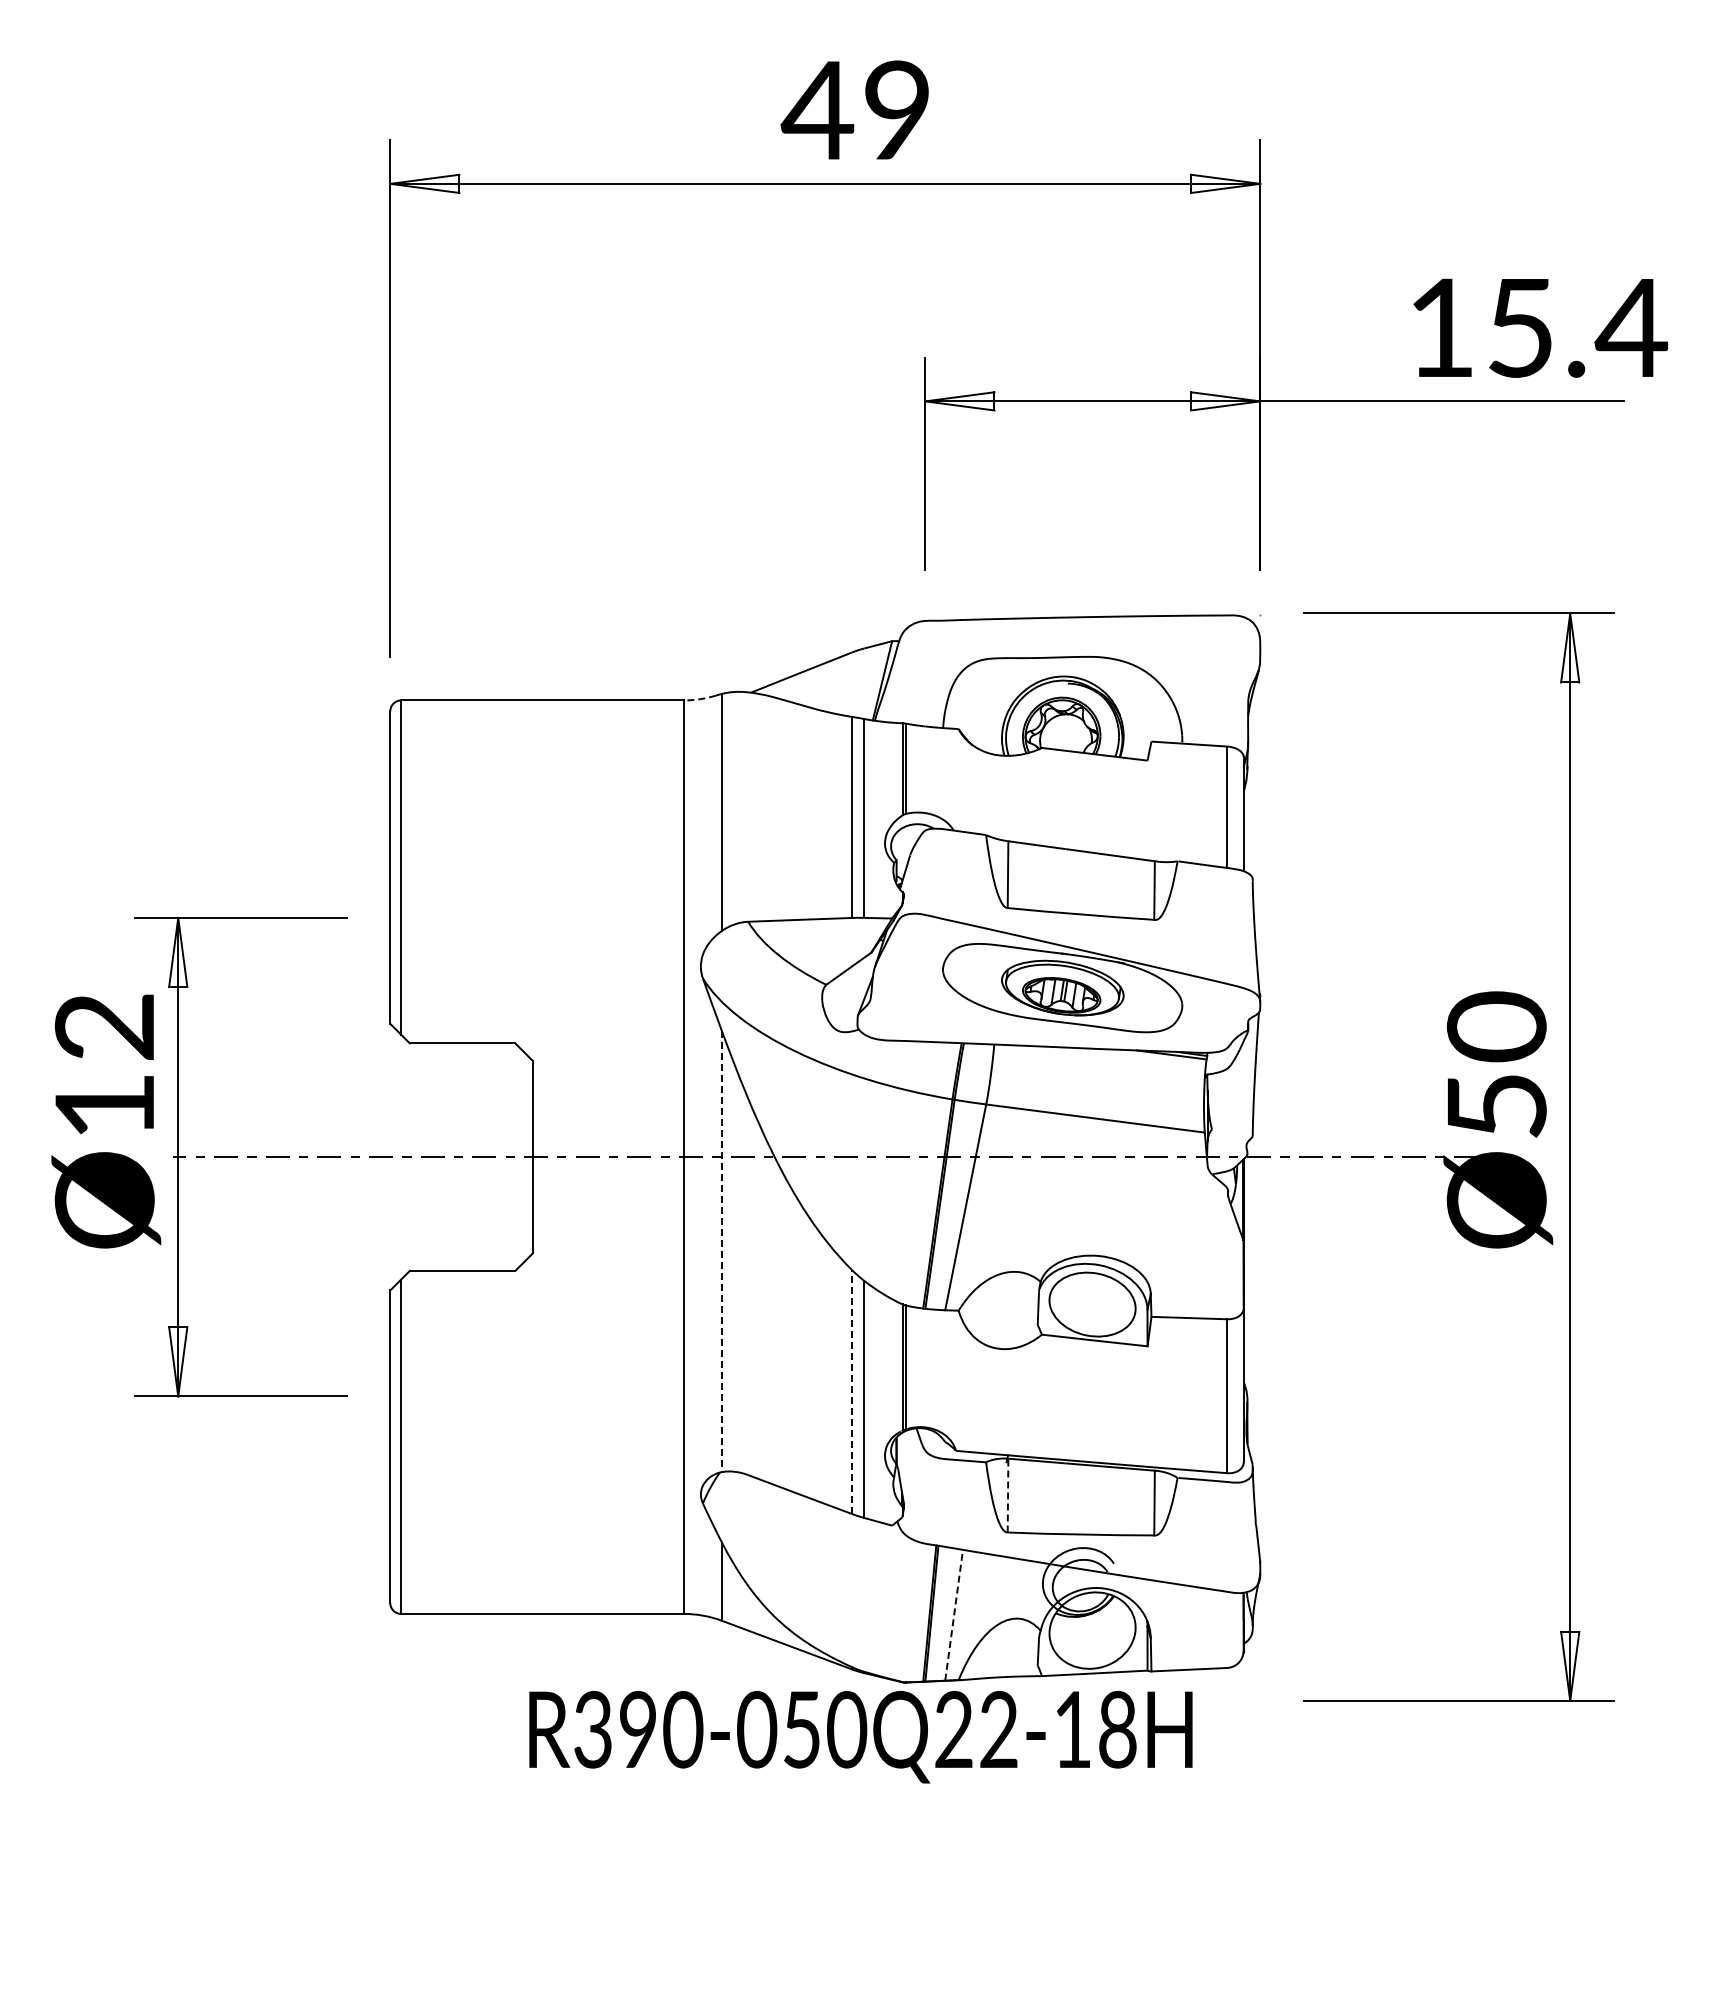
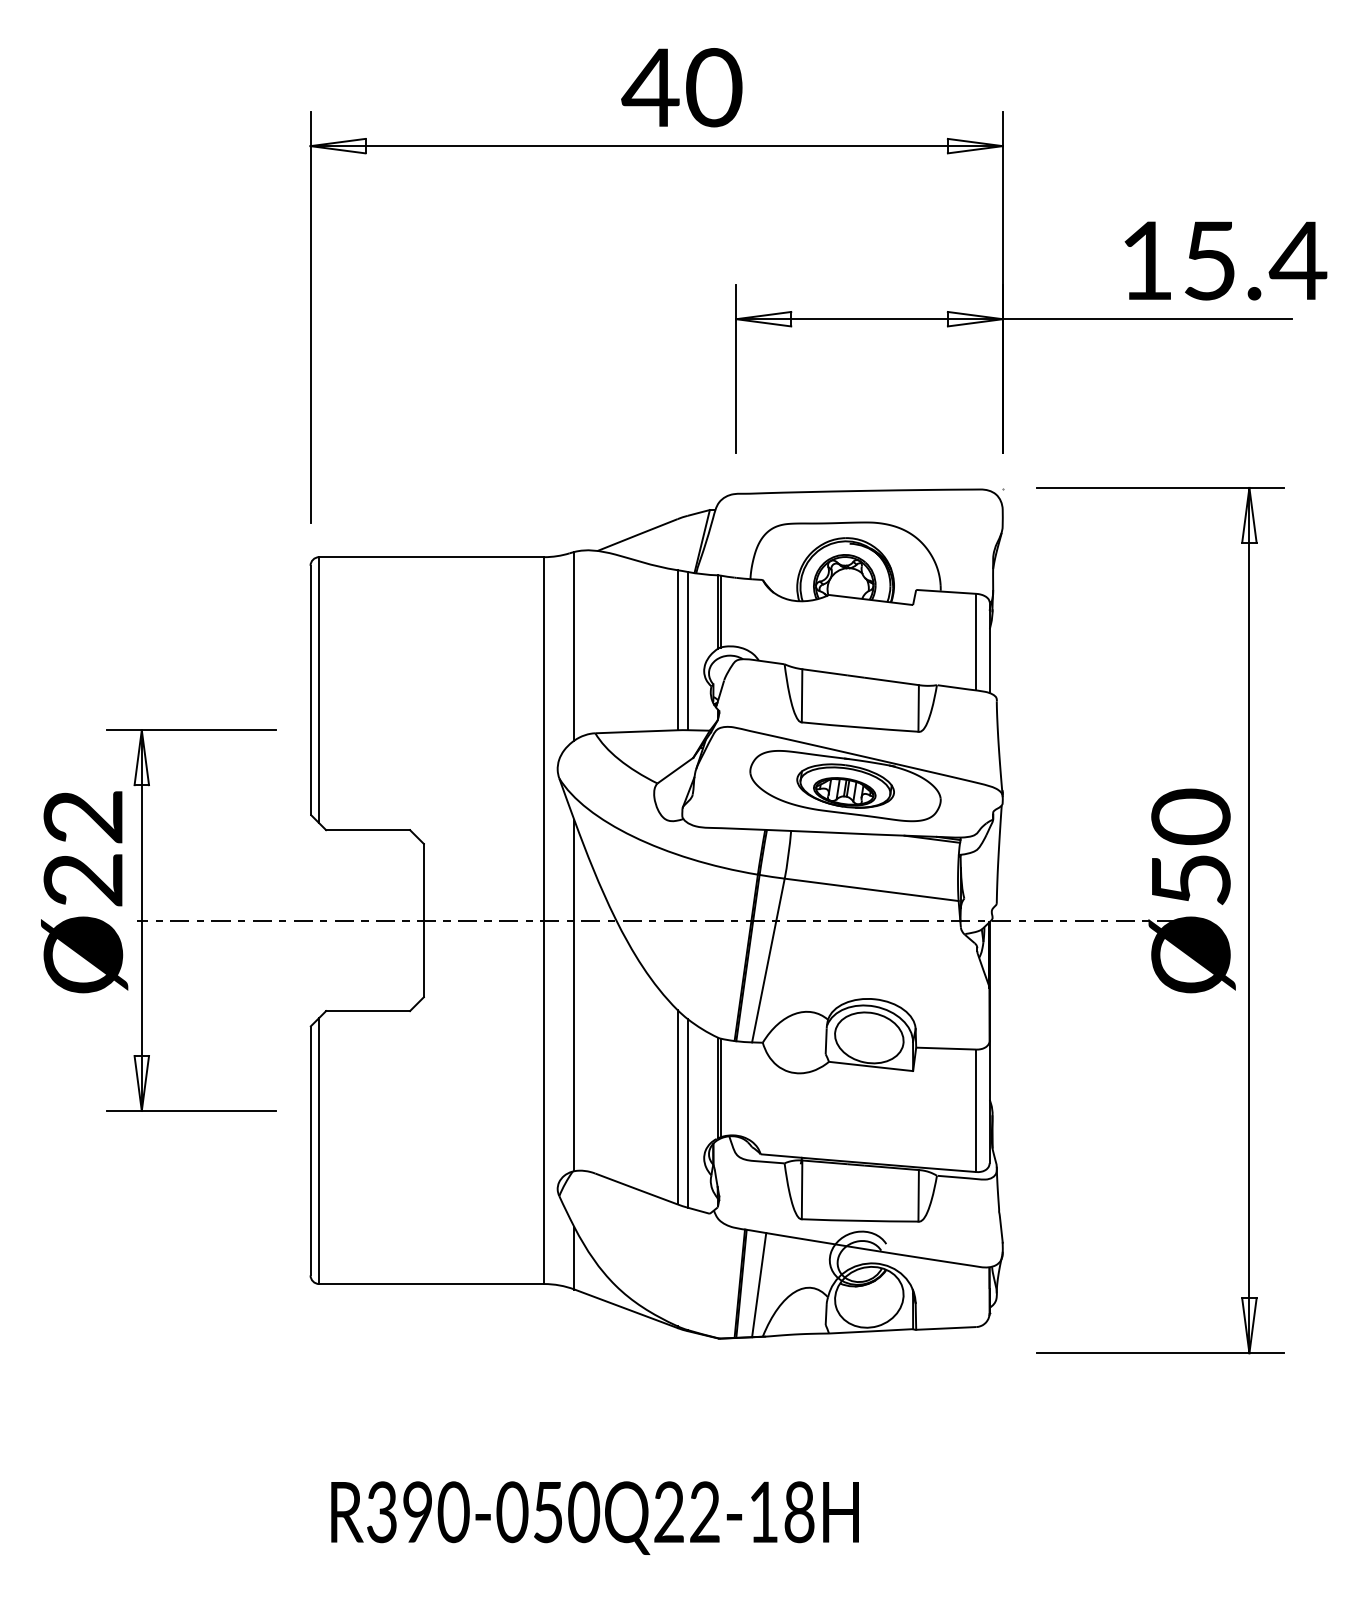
text: (897, 110) -> (714, 87), 49 -> 40
arc: (700, 699) -> (557, 556), dashed -> solid
text: (103, 1106) -> (82, 880), Ø12 -> Ø22
line: (721, 1252) -> (574, 996), dashed -> solid
line: (851, 1391) -> (677, 1107), dashed -> solid
line: (1008, 1495) -> (802, 1189), dashed -> solid
line: (954, 1614) -> (759, 1284), dashed -> solid
text: (860, 1736) -> (594, 1517), moved

